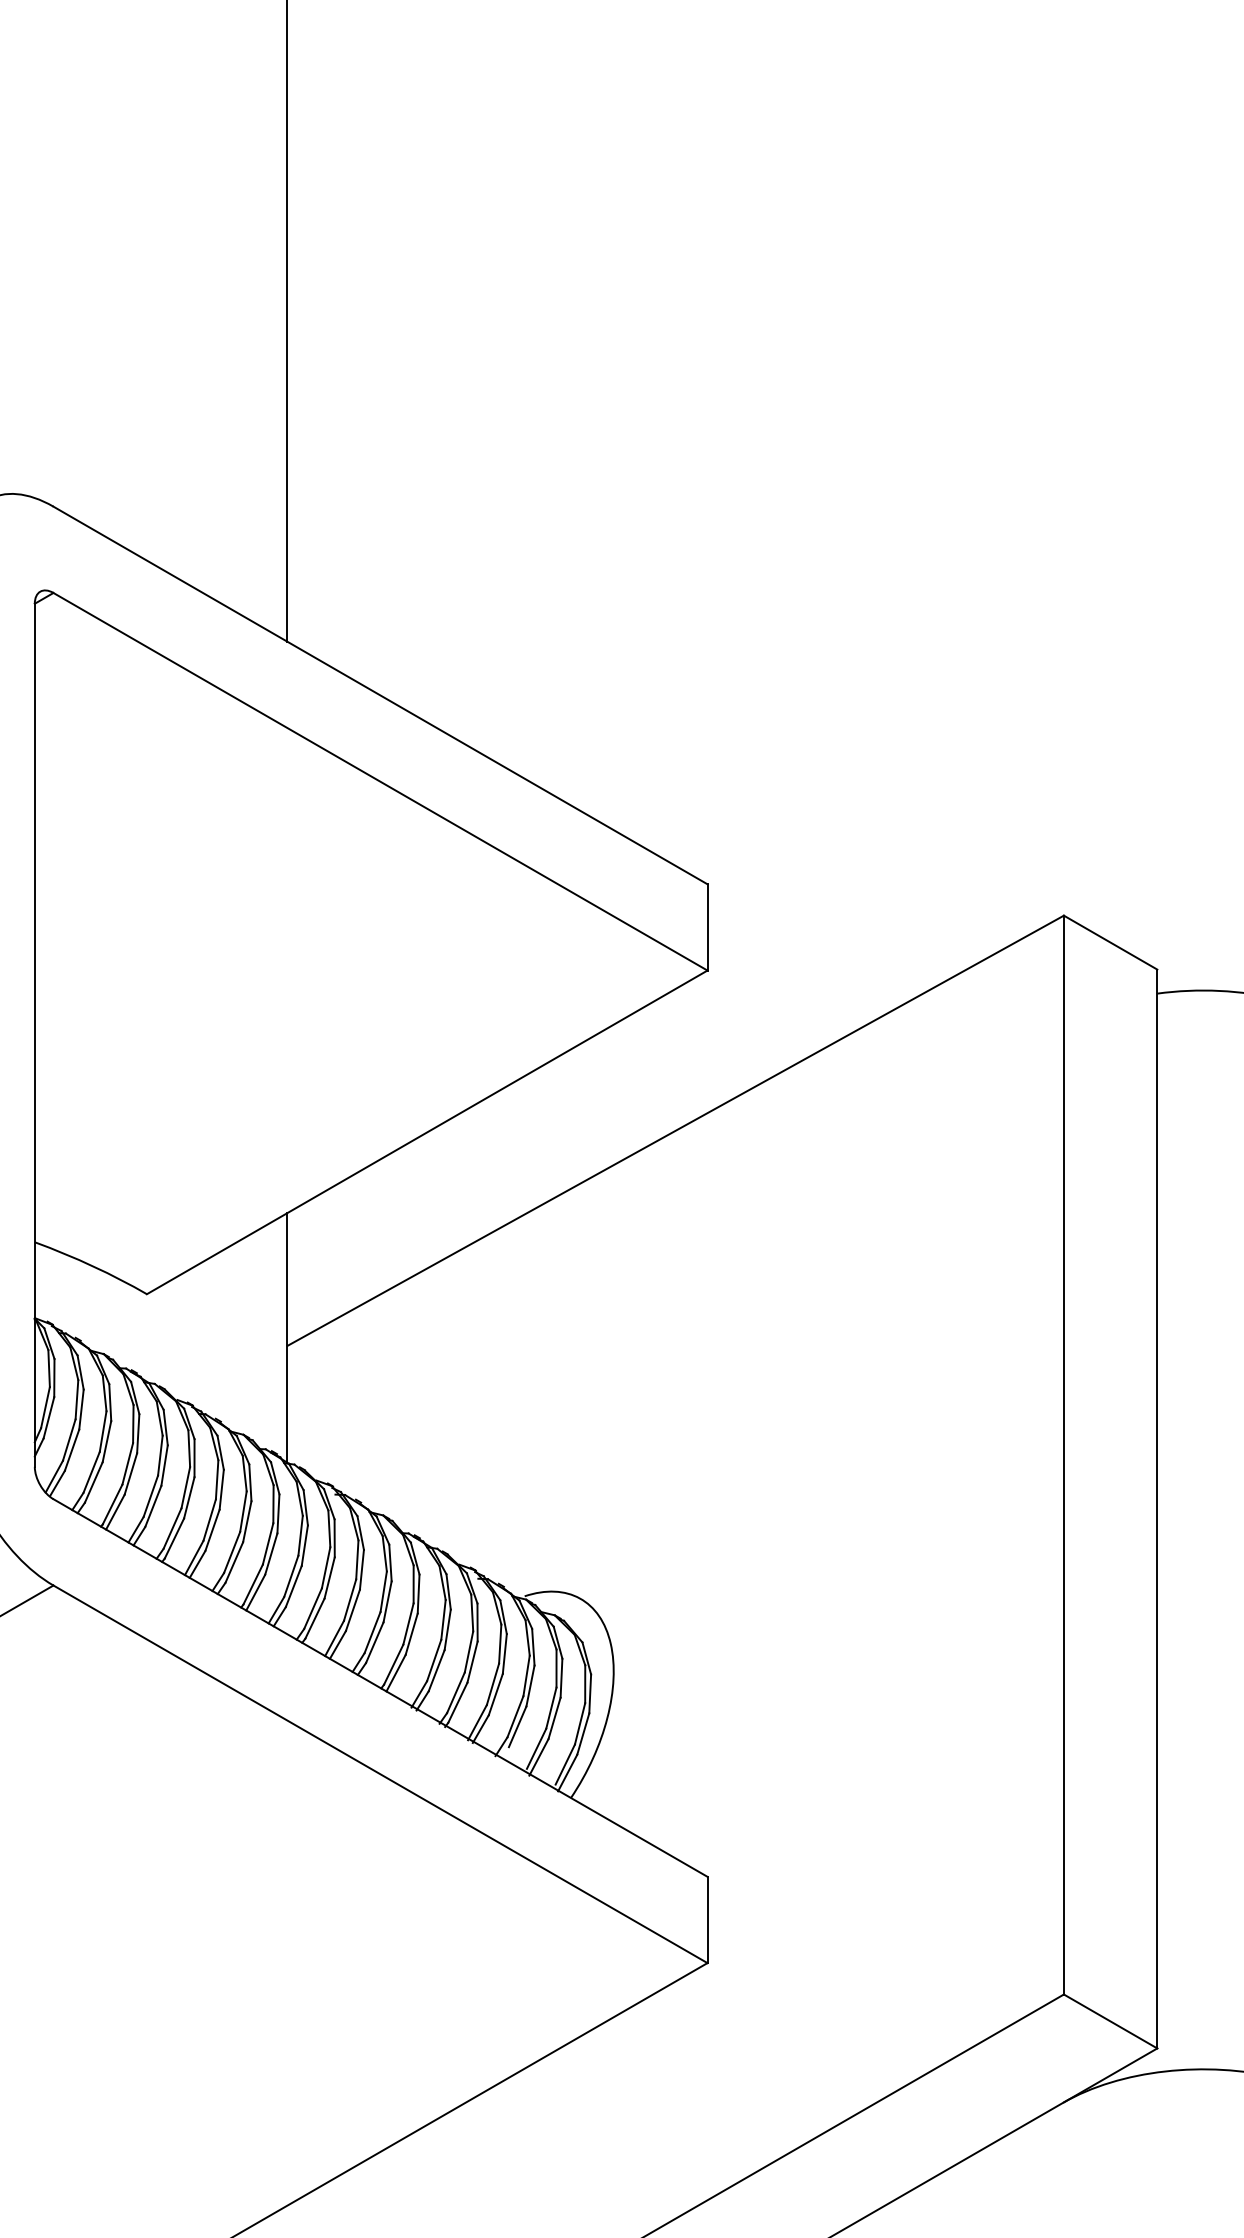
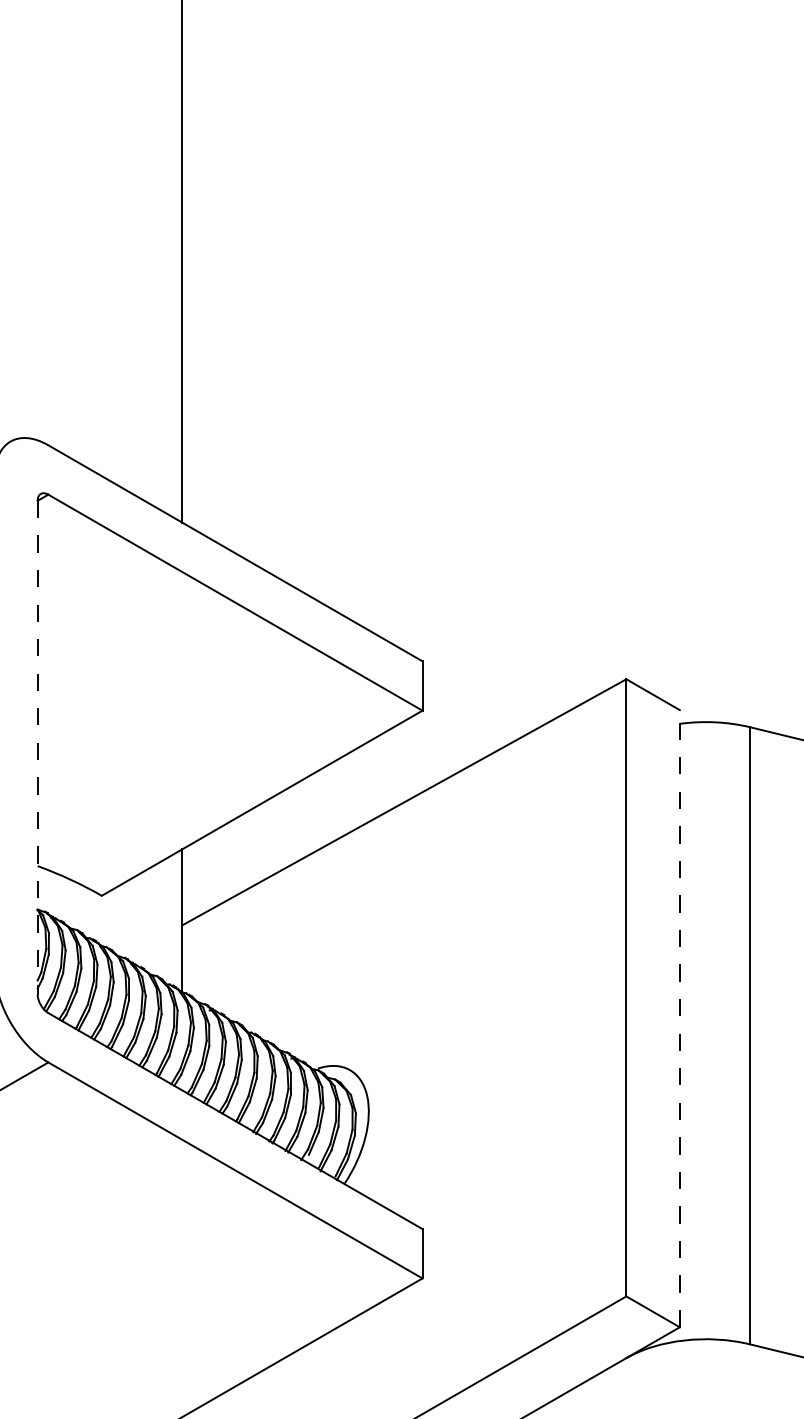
line: (34, 1034) -> (37, 747), solid -> dashed
line: (1156, 1508) -> (679, 1018), solid -> dashed

